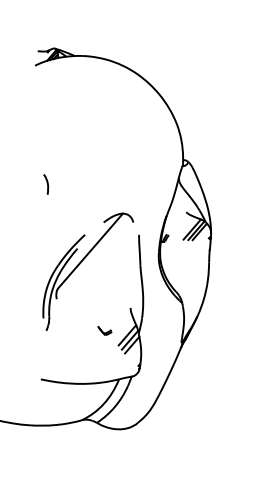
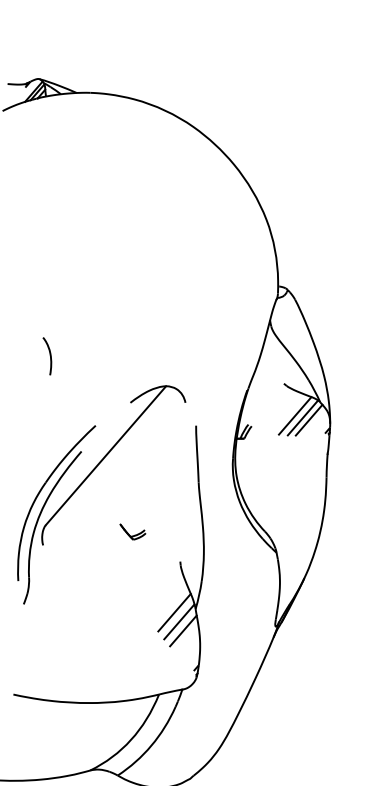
curve: (46, 183) -> (48, 354), moved
part: (104, 330) -> (131, 531), moved

